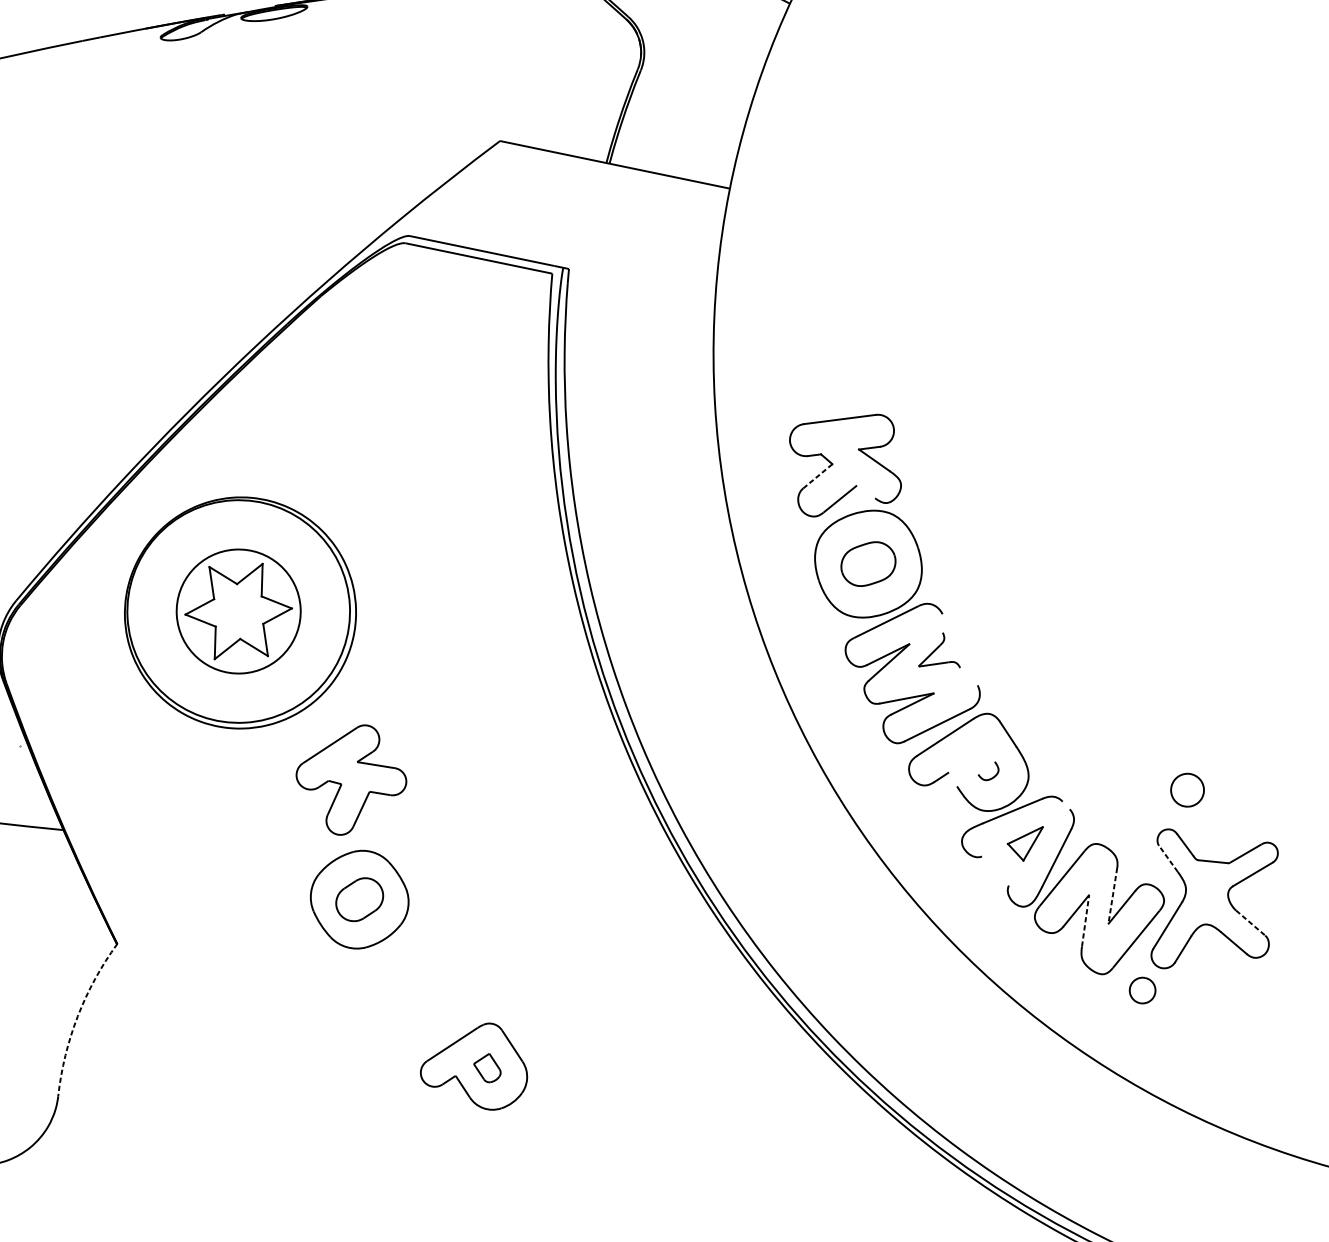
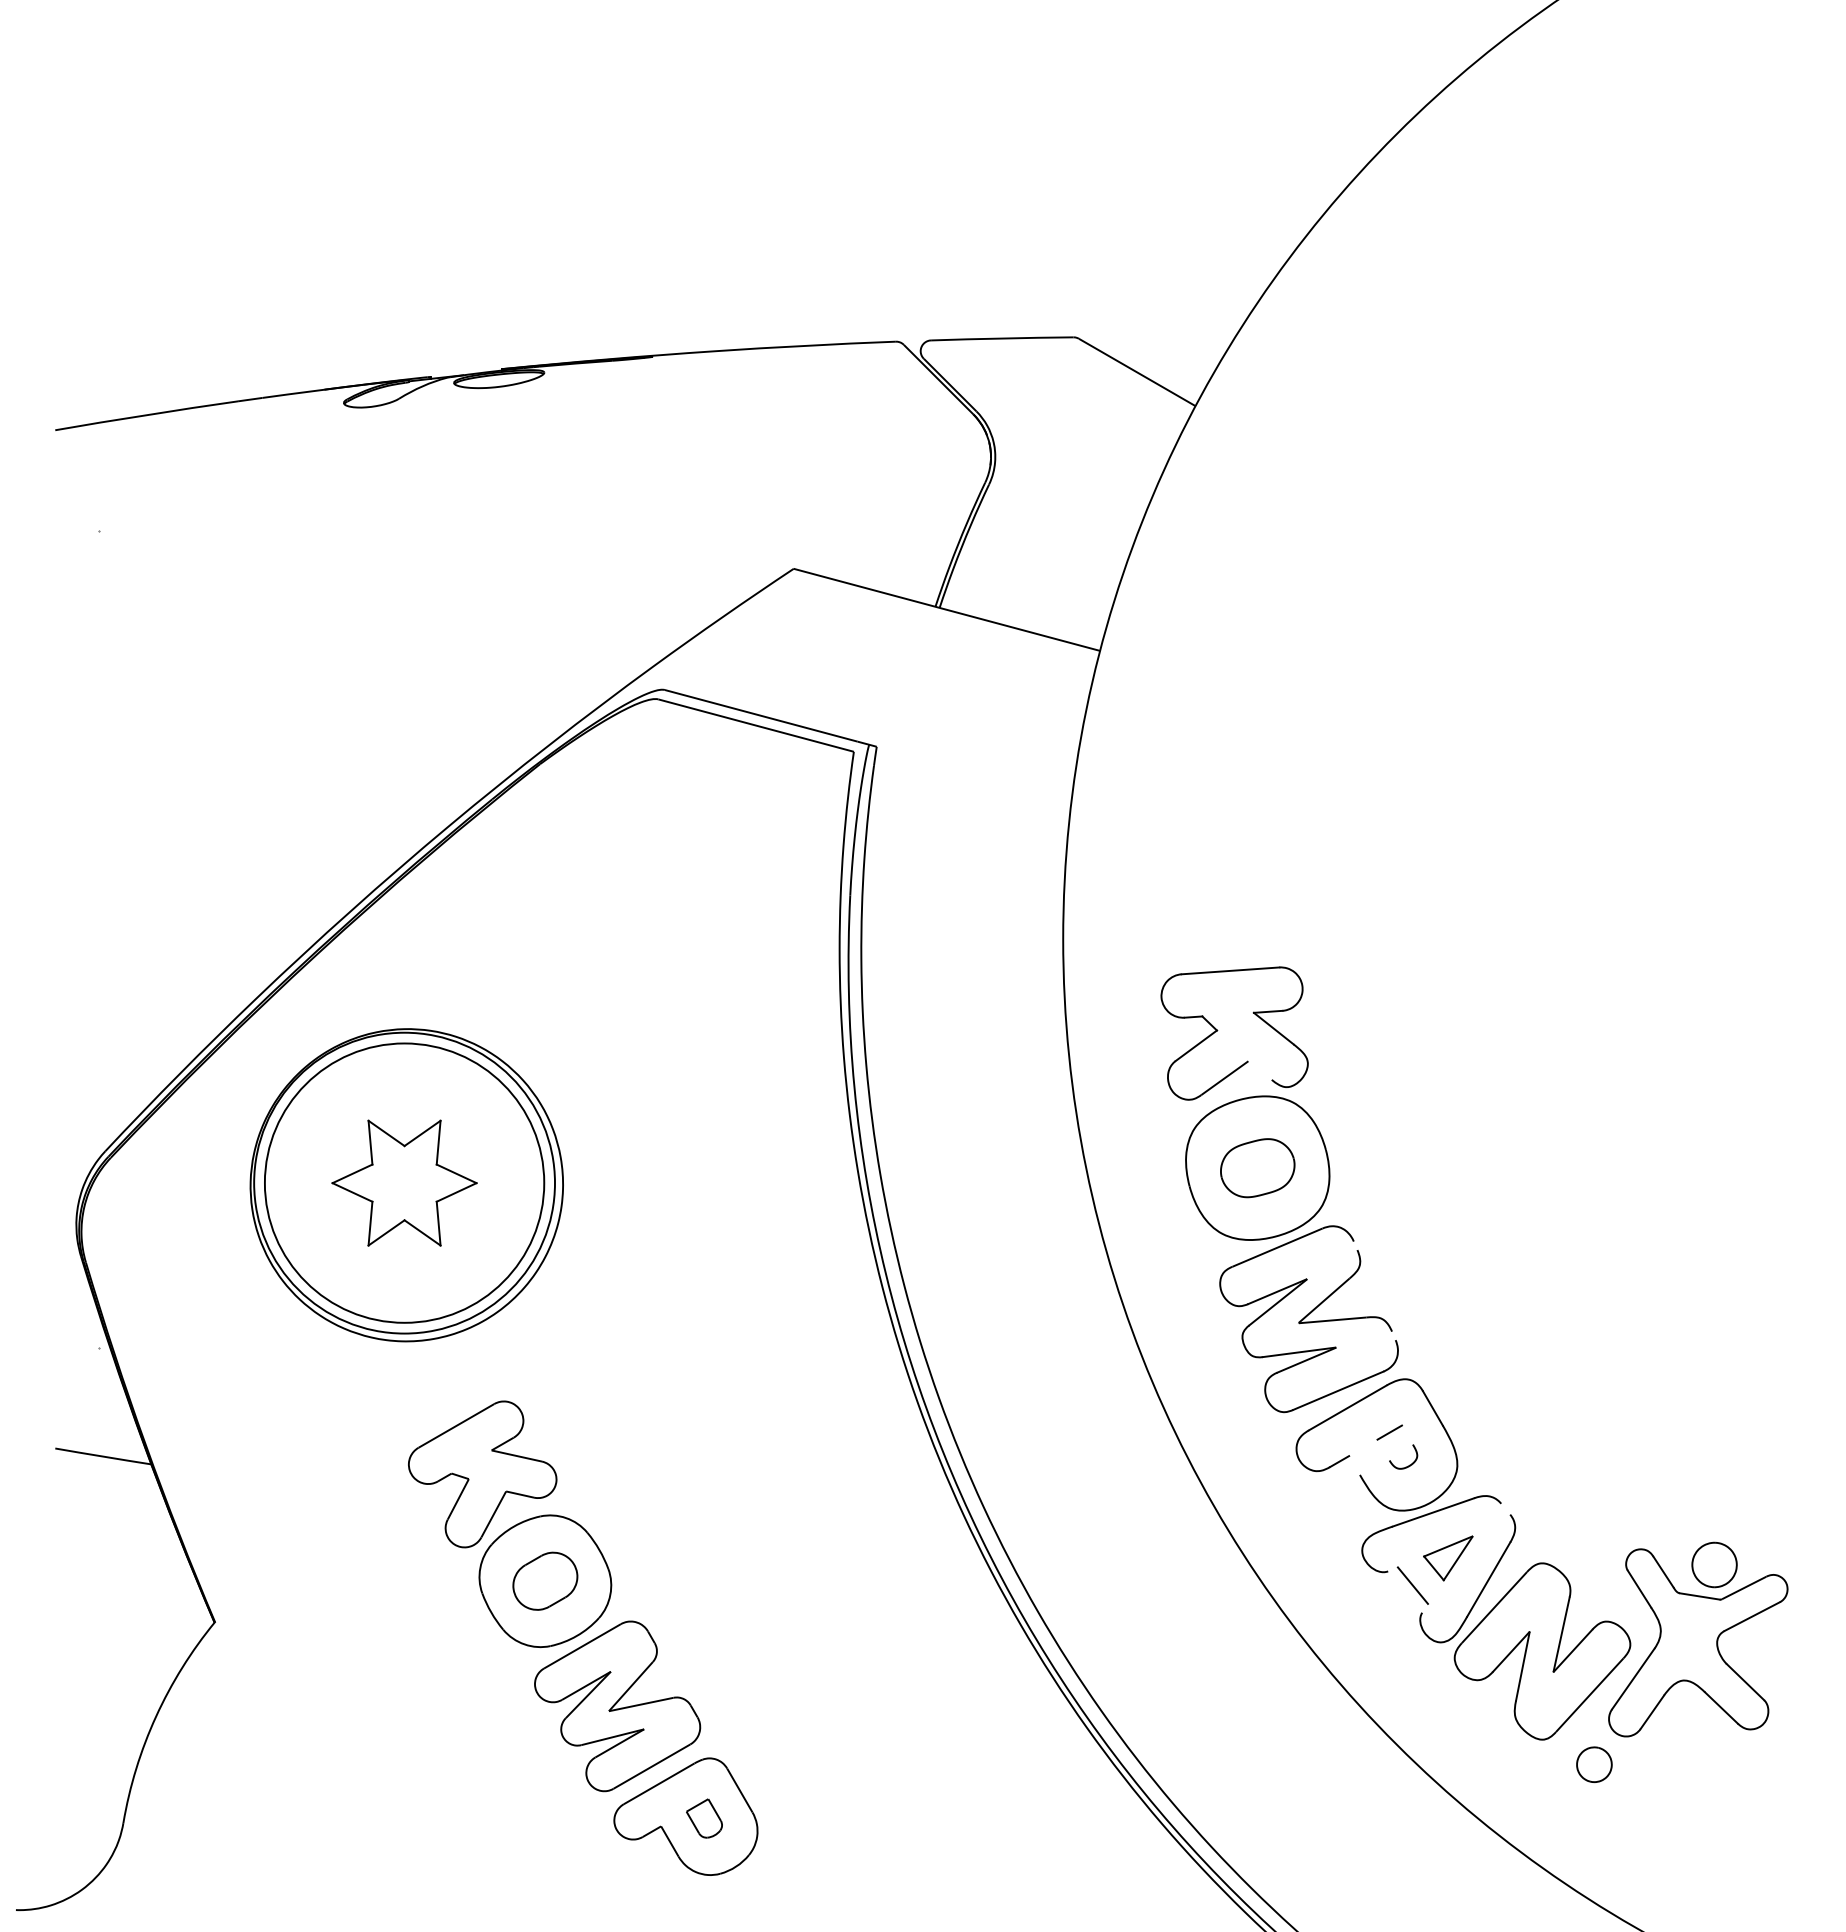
line: (817, 476) -> (1196, 1045), dashed -> solid
circle: (238, 611) -> (404, 1182), size x1.67
part: (938, 650) -> (1345, 1290), size x1.67
line: (977, 753) -> (1389, 1432), added
part: (351, 780) -> (482, 1474), moved
part: (1187, 789) -> (1714, 1564), moved
line: (1168, 859) -> (1639, 1589), dashed -> solid
line: (1000, 865) -> (1412, 1585), added
line: (1112, 895) -> (1561, 1634), dashed -> solid
line: (1085, 921) -> (1522, 1666), dashed -> solid
line: (1250, 923) -> (1745, 1682), dashed -> solid
part: (418, 989) -> (617, 1706), added
arc: (78, 1016) -> (156, 1716), dashed -> solid

